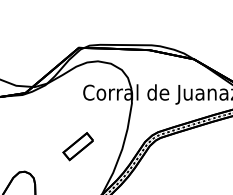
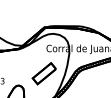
part: (76, 145) -> (43, 73), size x1.67

